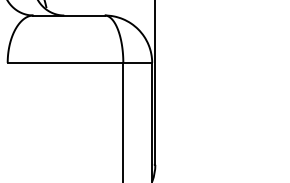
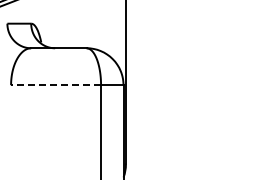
line: (66, 63) -> (56, 85), solid -> dashed

